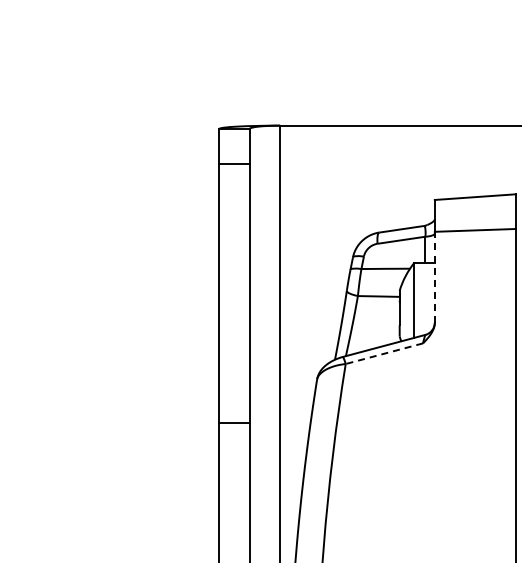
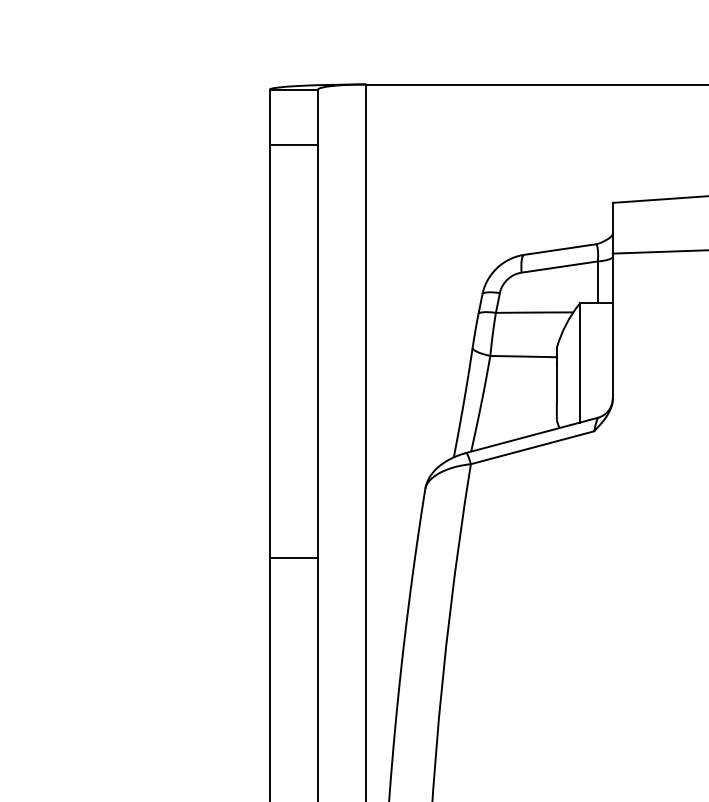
line: (434, 276) -> (612, 324), dashed -> solid
line: (383, 353) -> (531, 447), dashed -> solid

